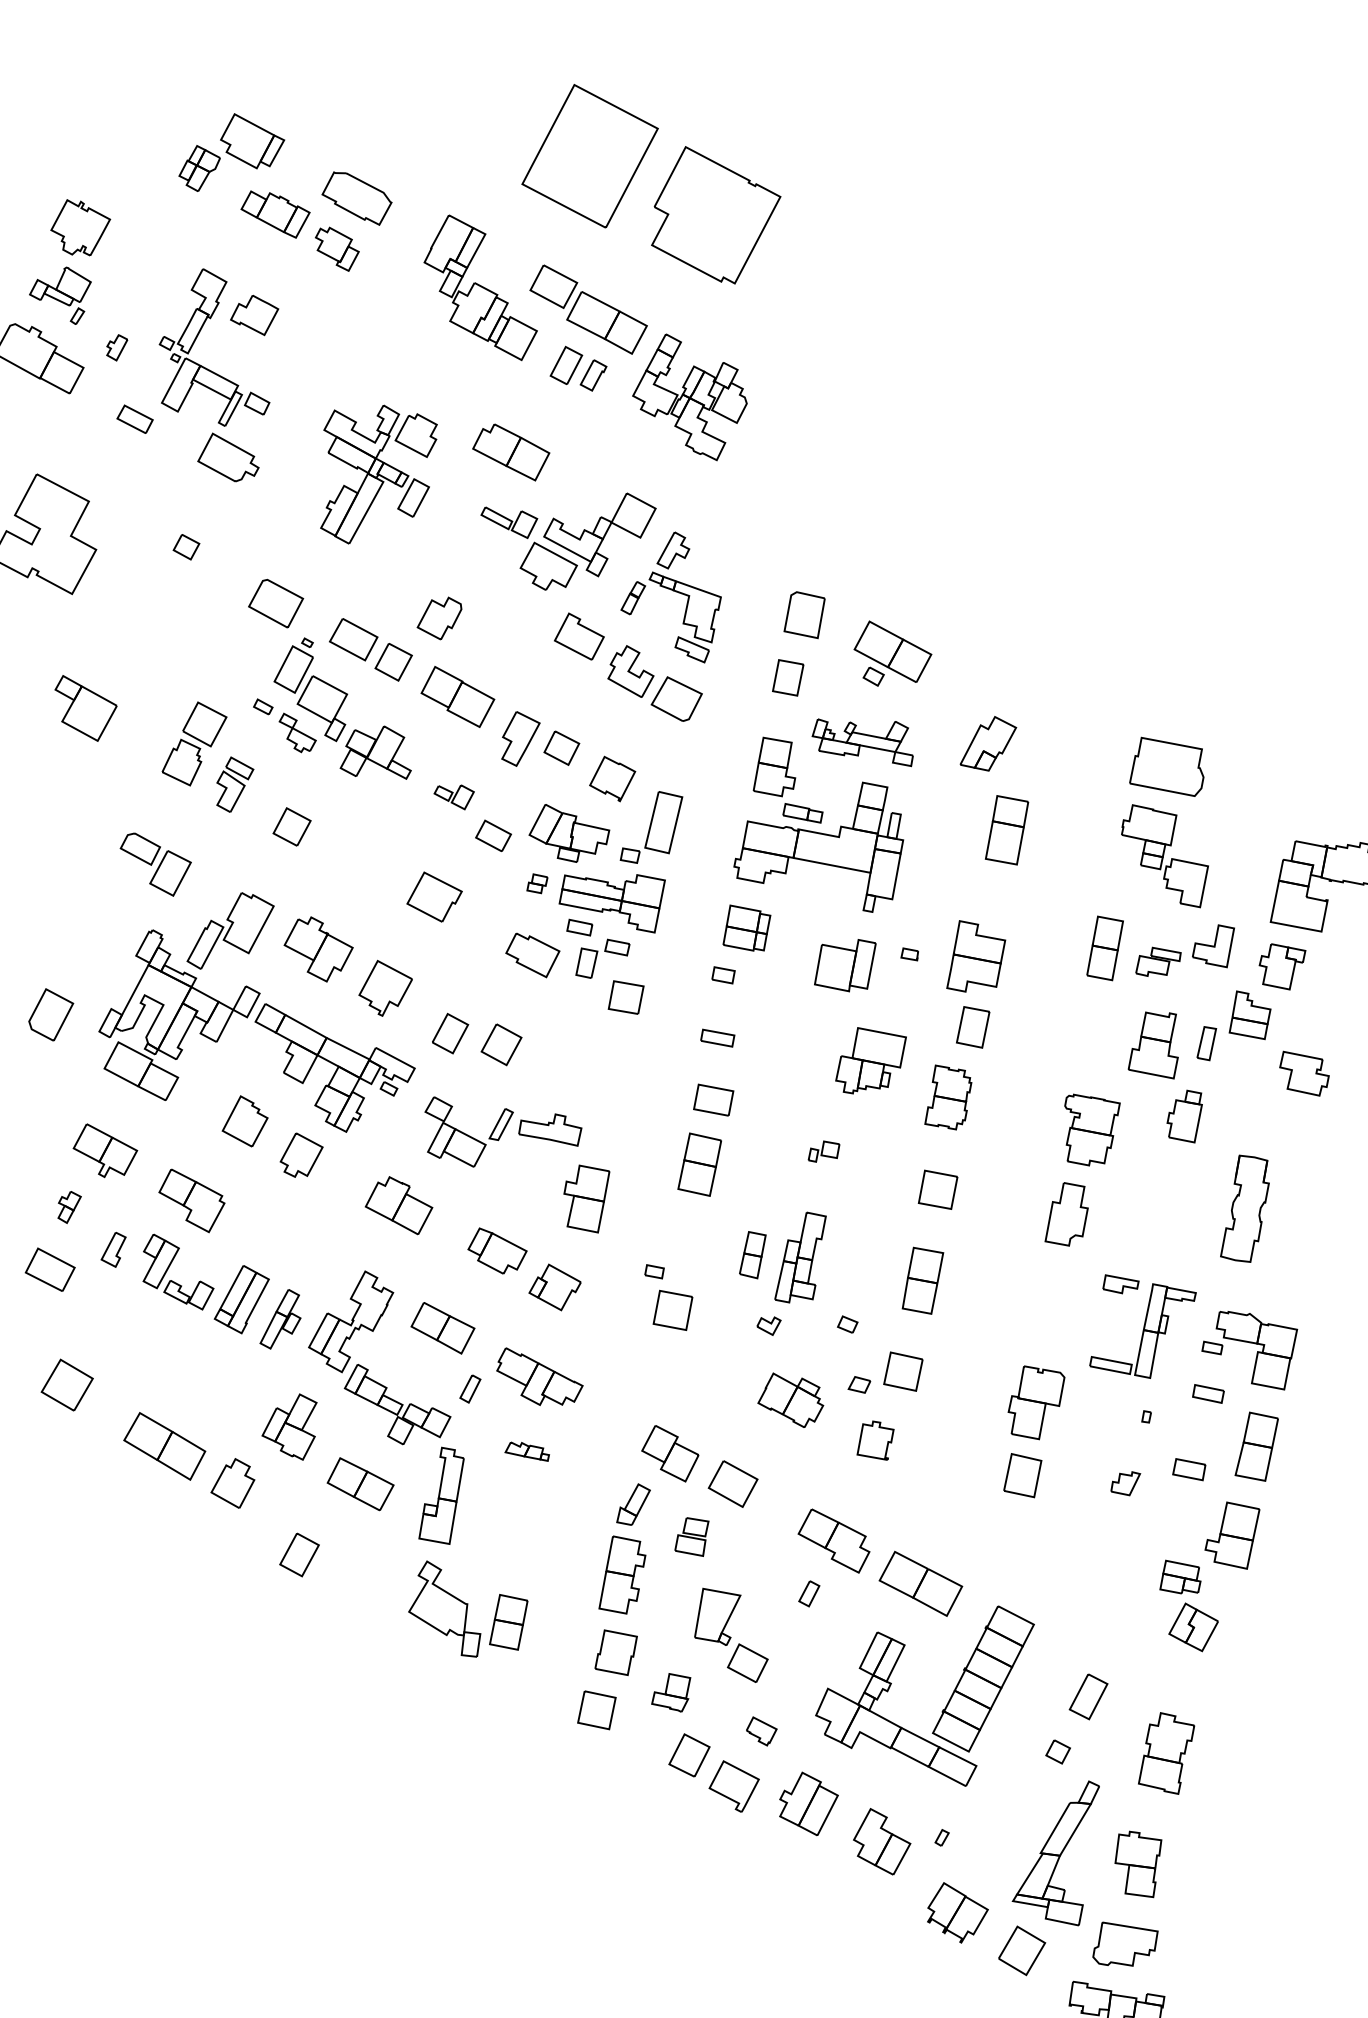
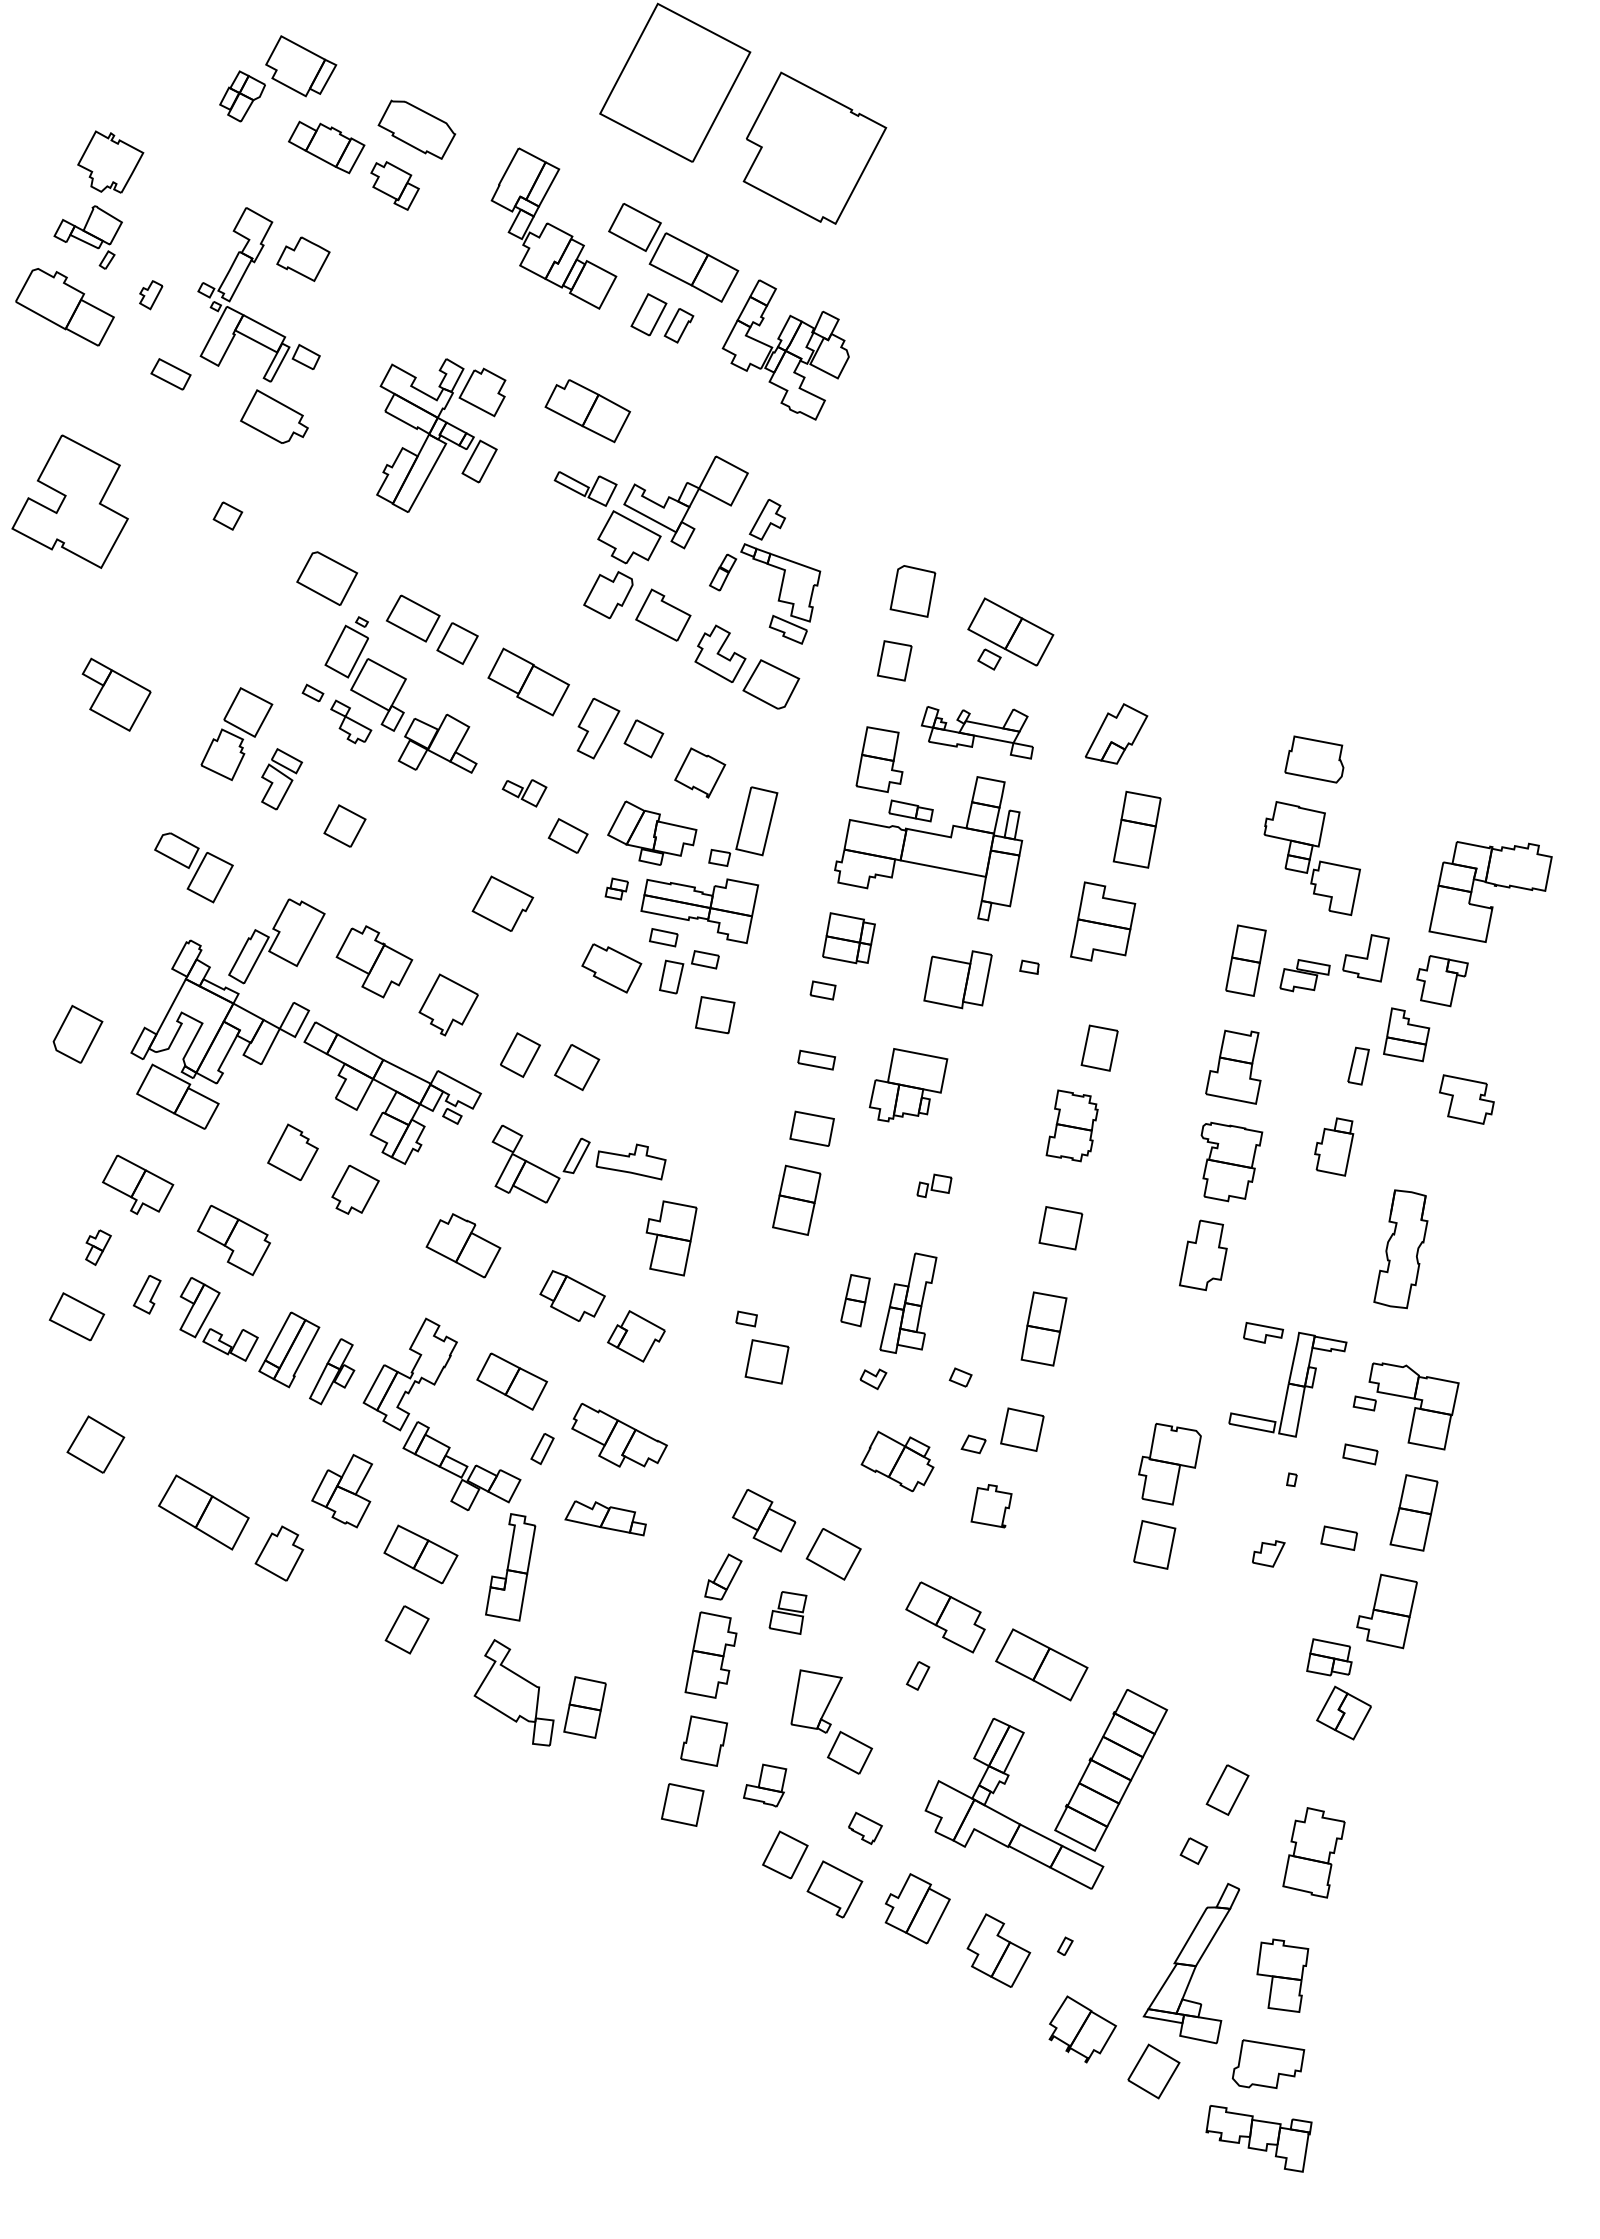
part: (439, 618) -> (608, 595), moved
part: (1167, 766) -> (1314, 759), size x0.71
part: (976, 956) -> (1103, 921), moved
part: (1153, 1044) -> (1233, 1066), moved
part: (871, 1061) -> (908, 1085), moved
part: (527, 1451) -> (605, 1518), size x1.67
part: (298, 1554) -> (406, 1629), moved

